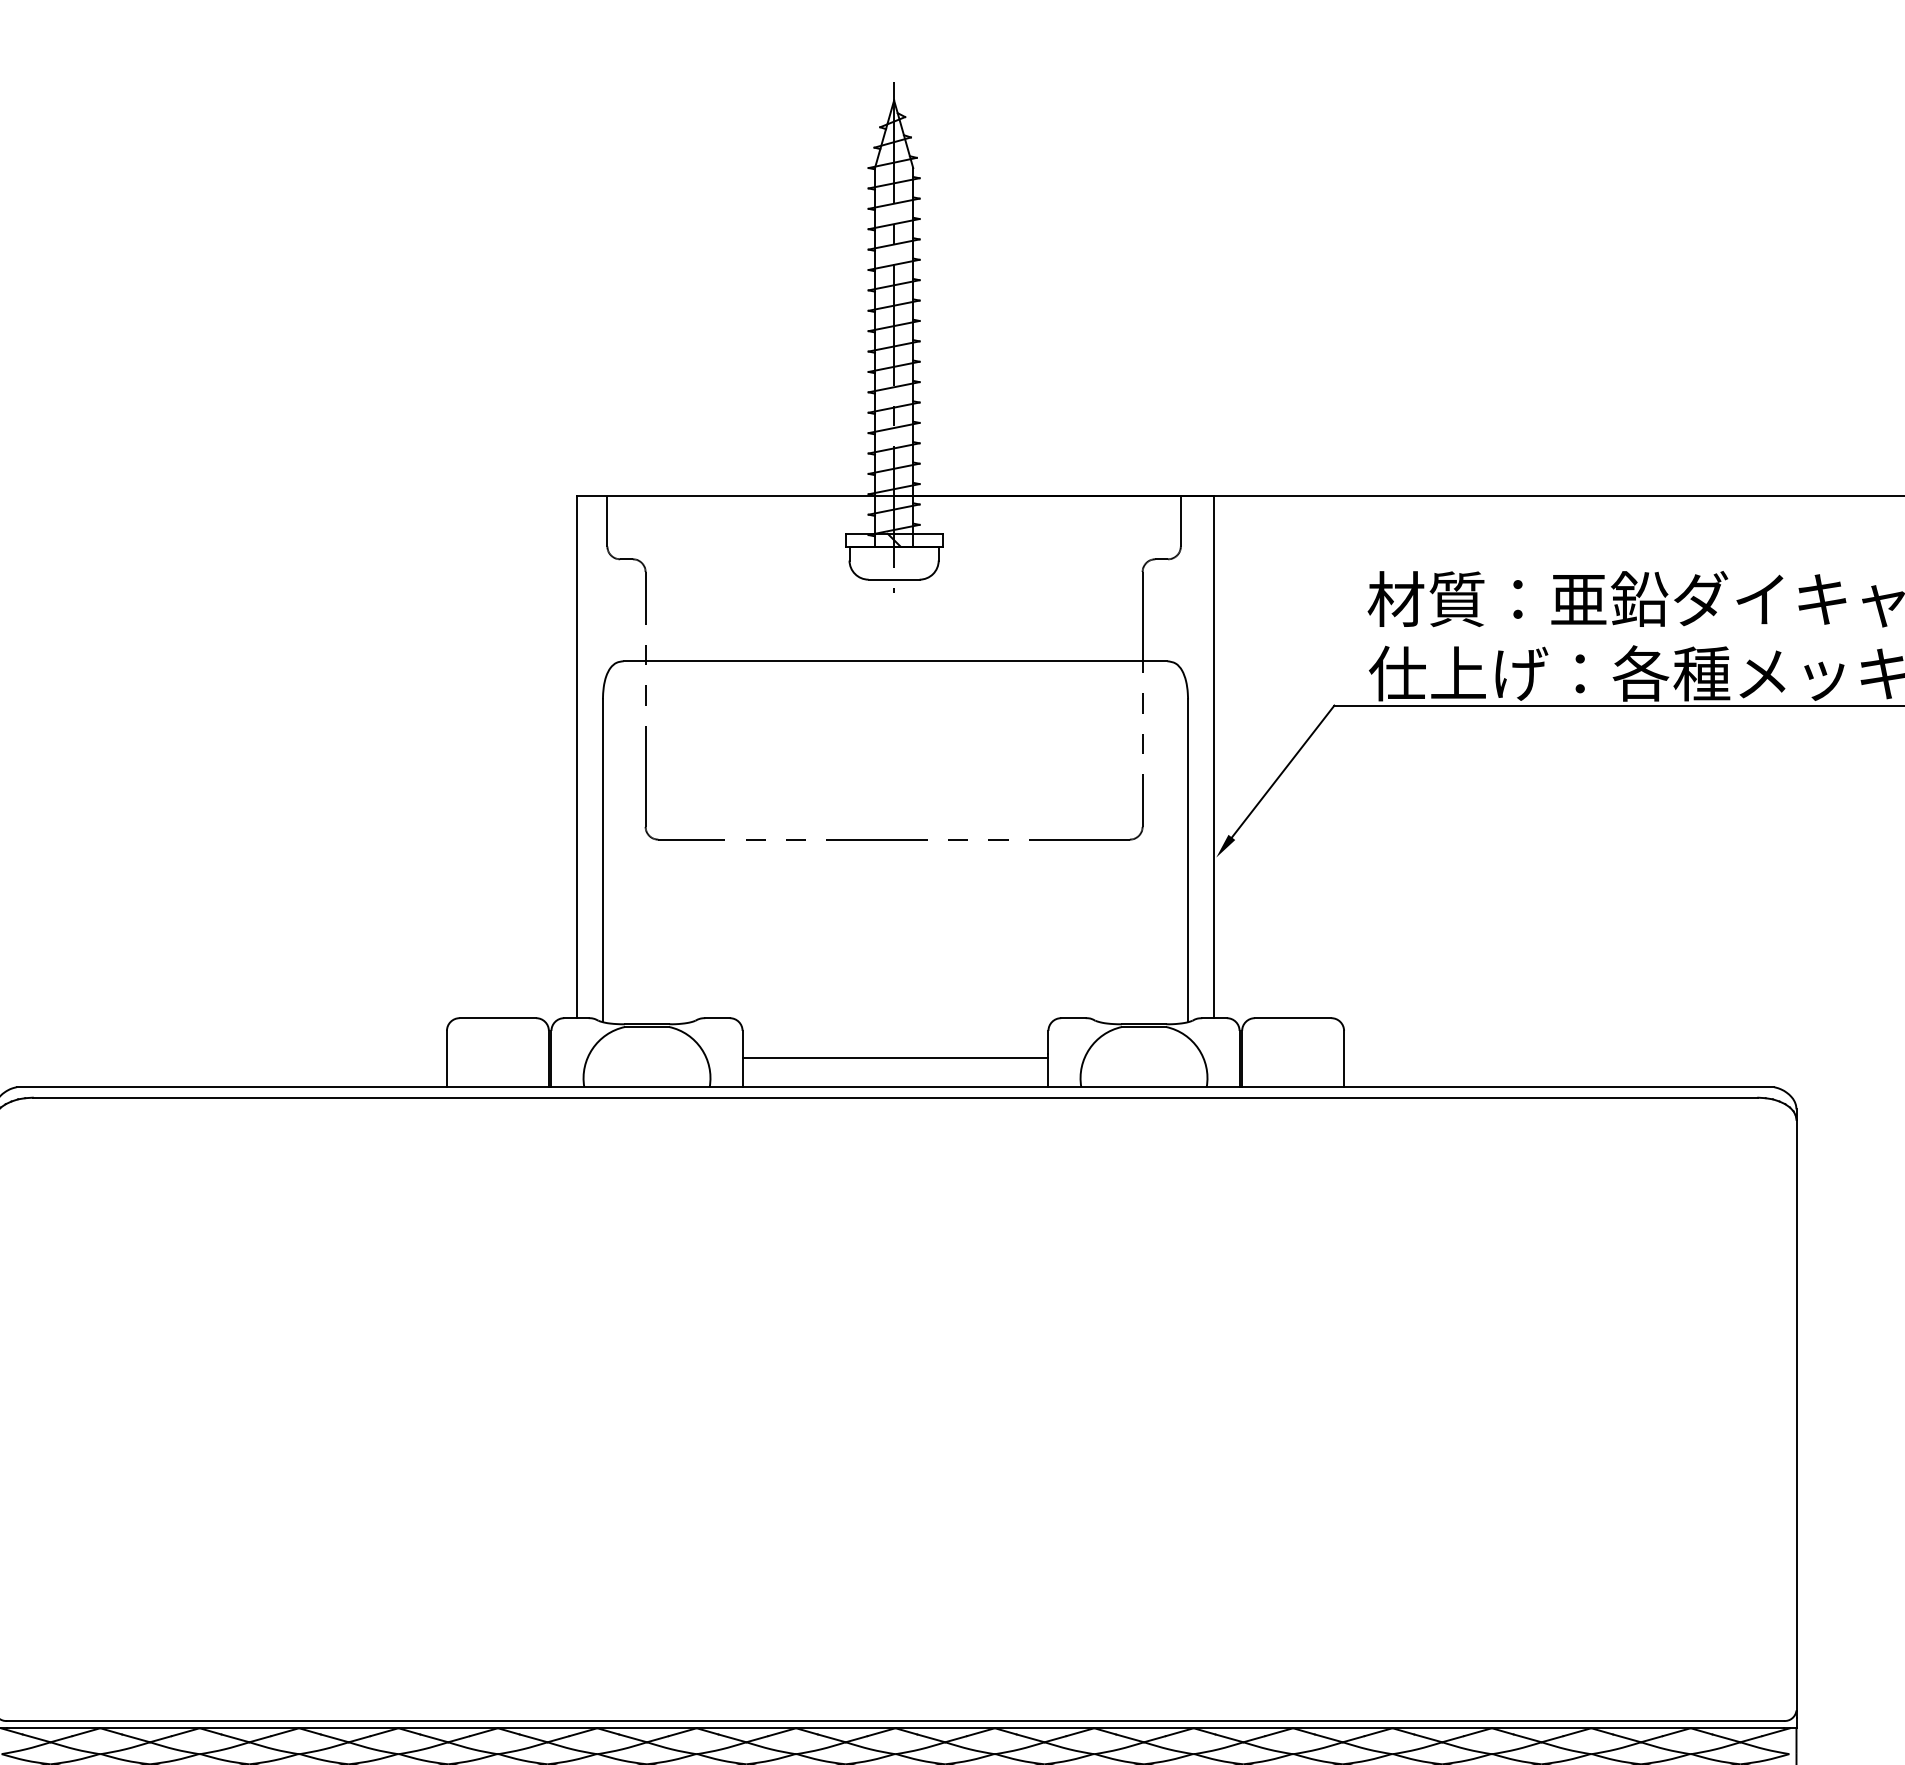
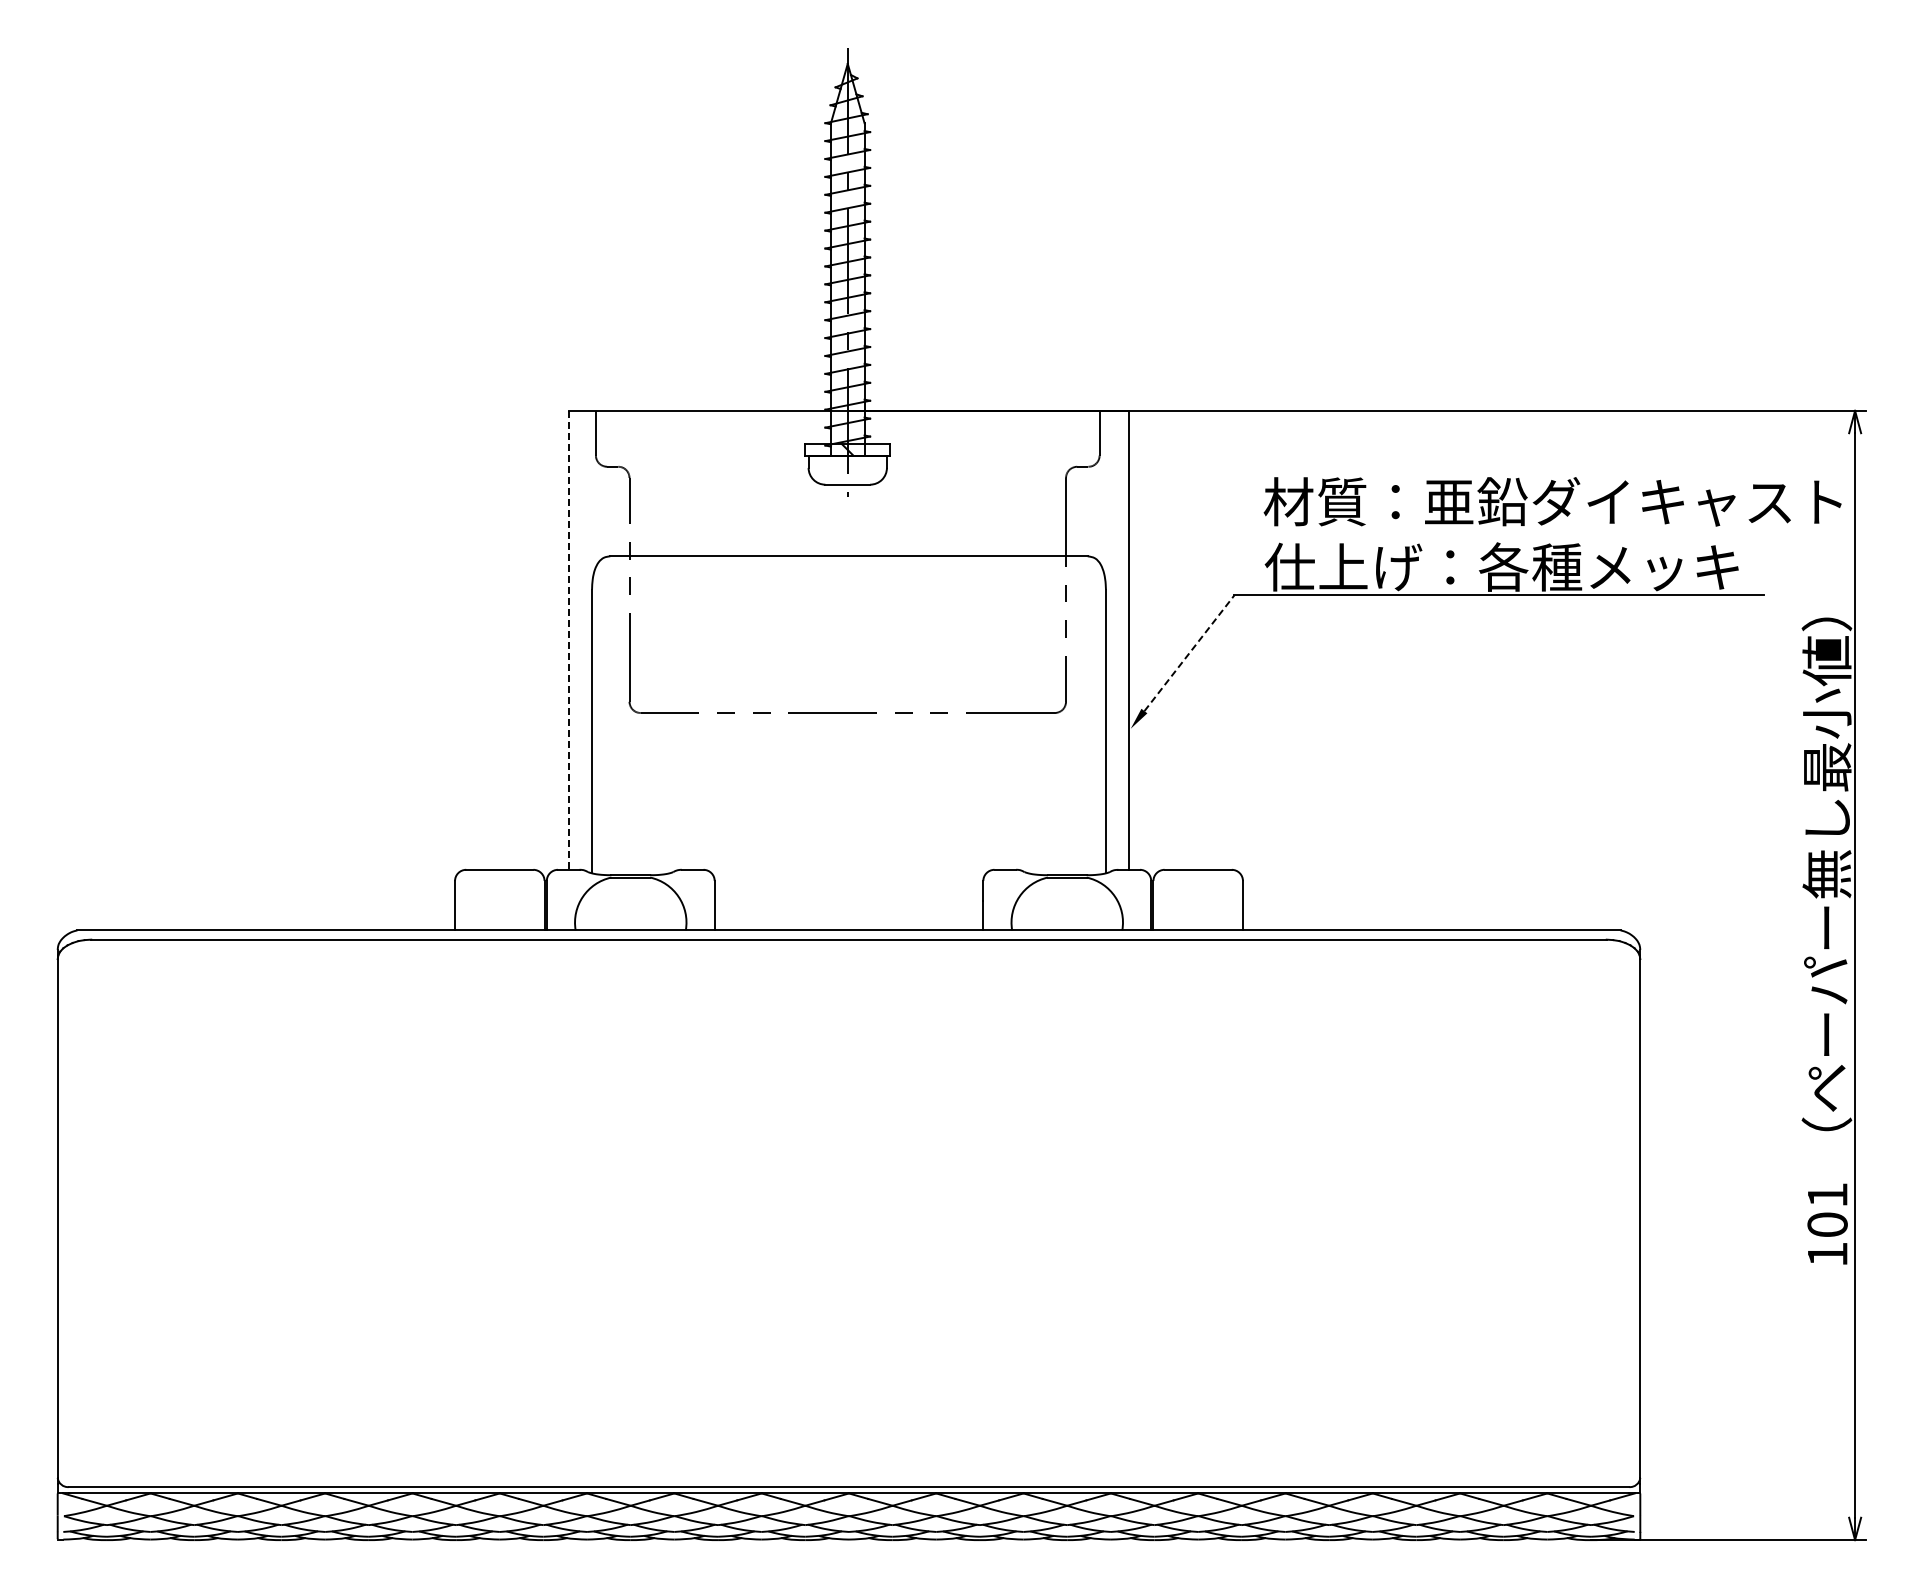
line: (577, 757) -> (569, 640), solid -> dashed
line: (1283, 770) -> (1189, 652), solid -> dashed
line: (894, 1057) -> (848, 904), removed

